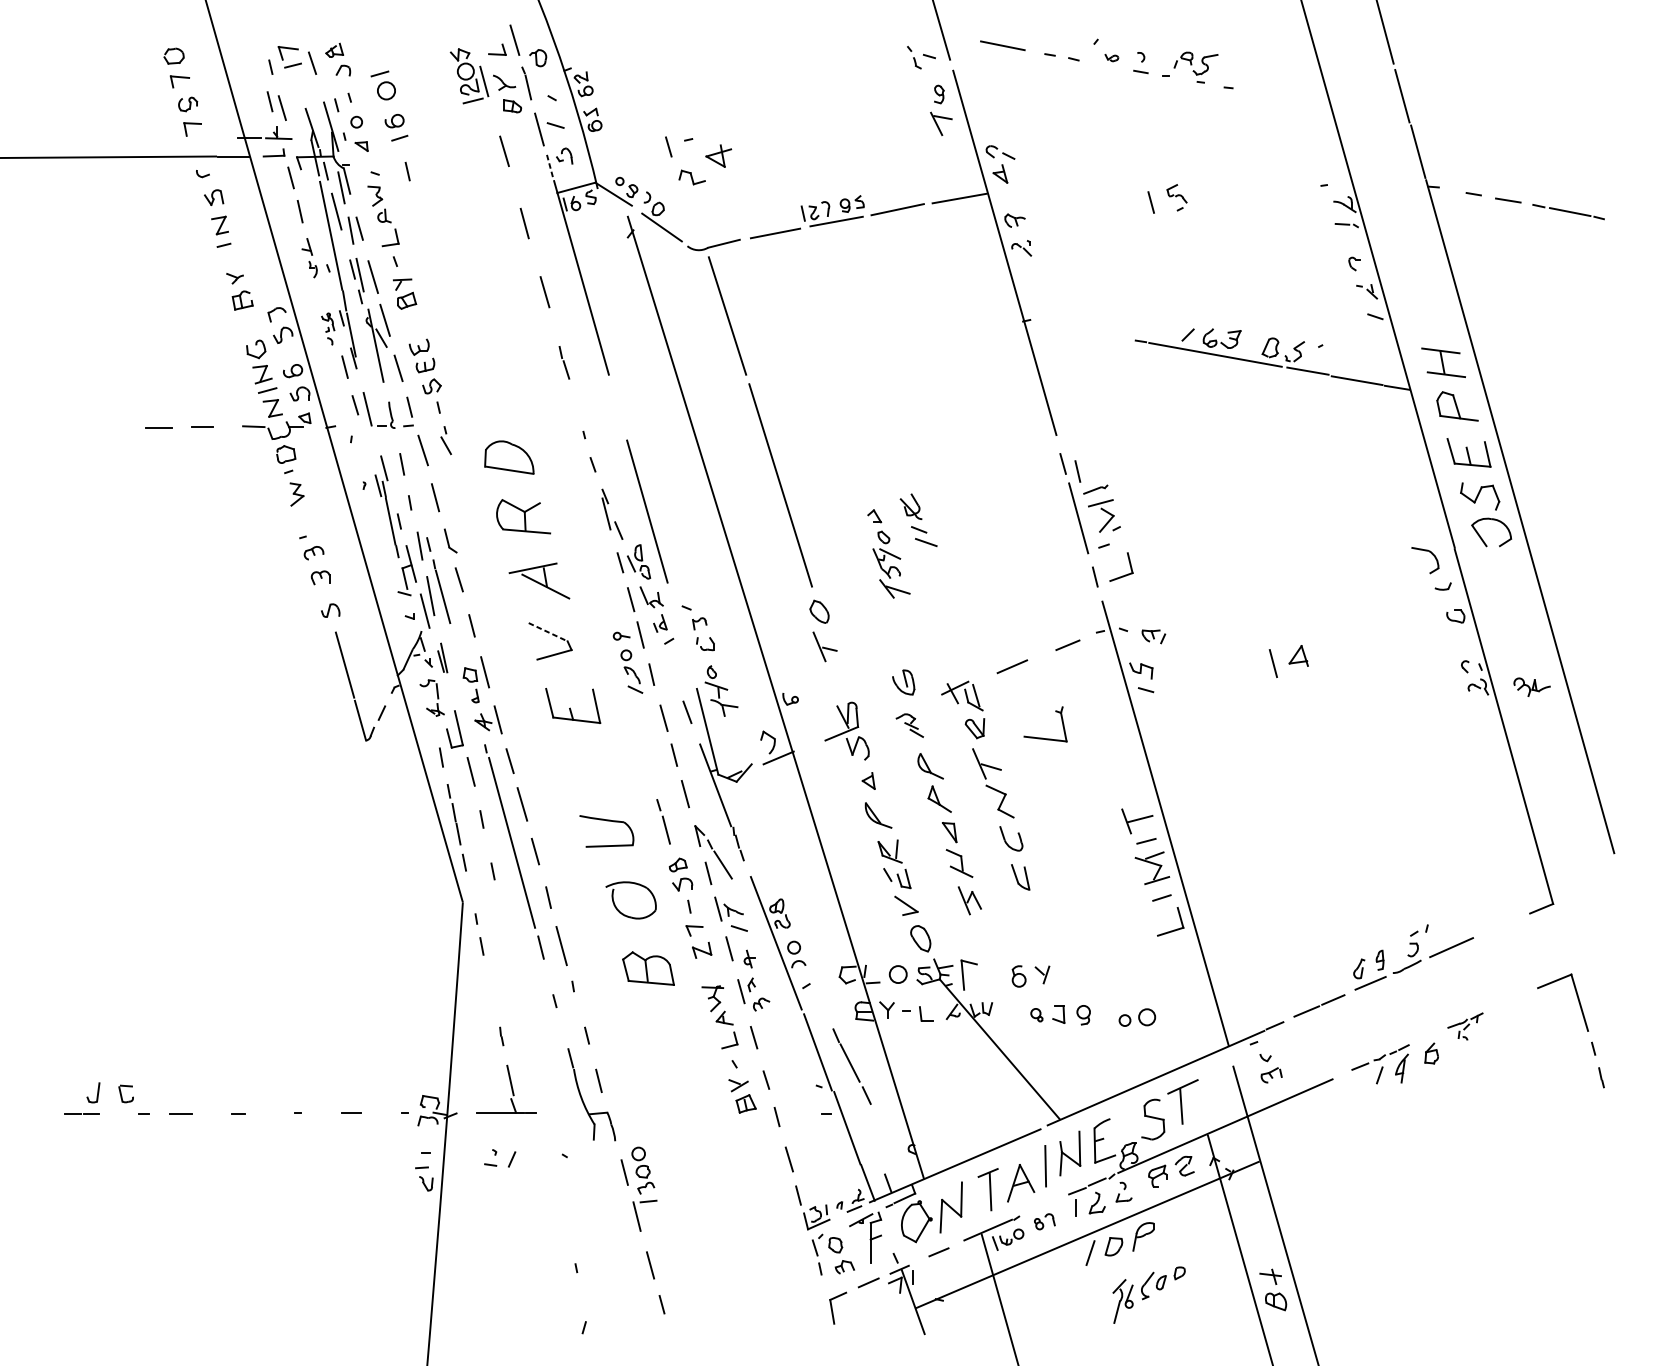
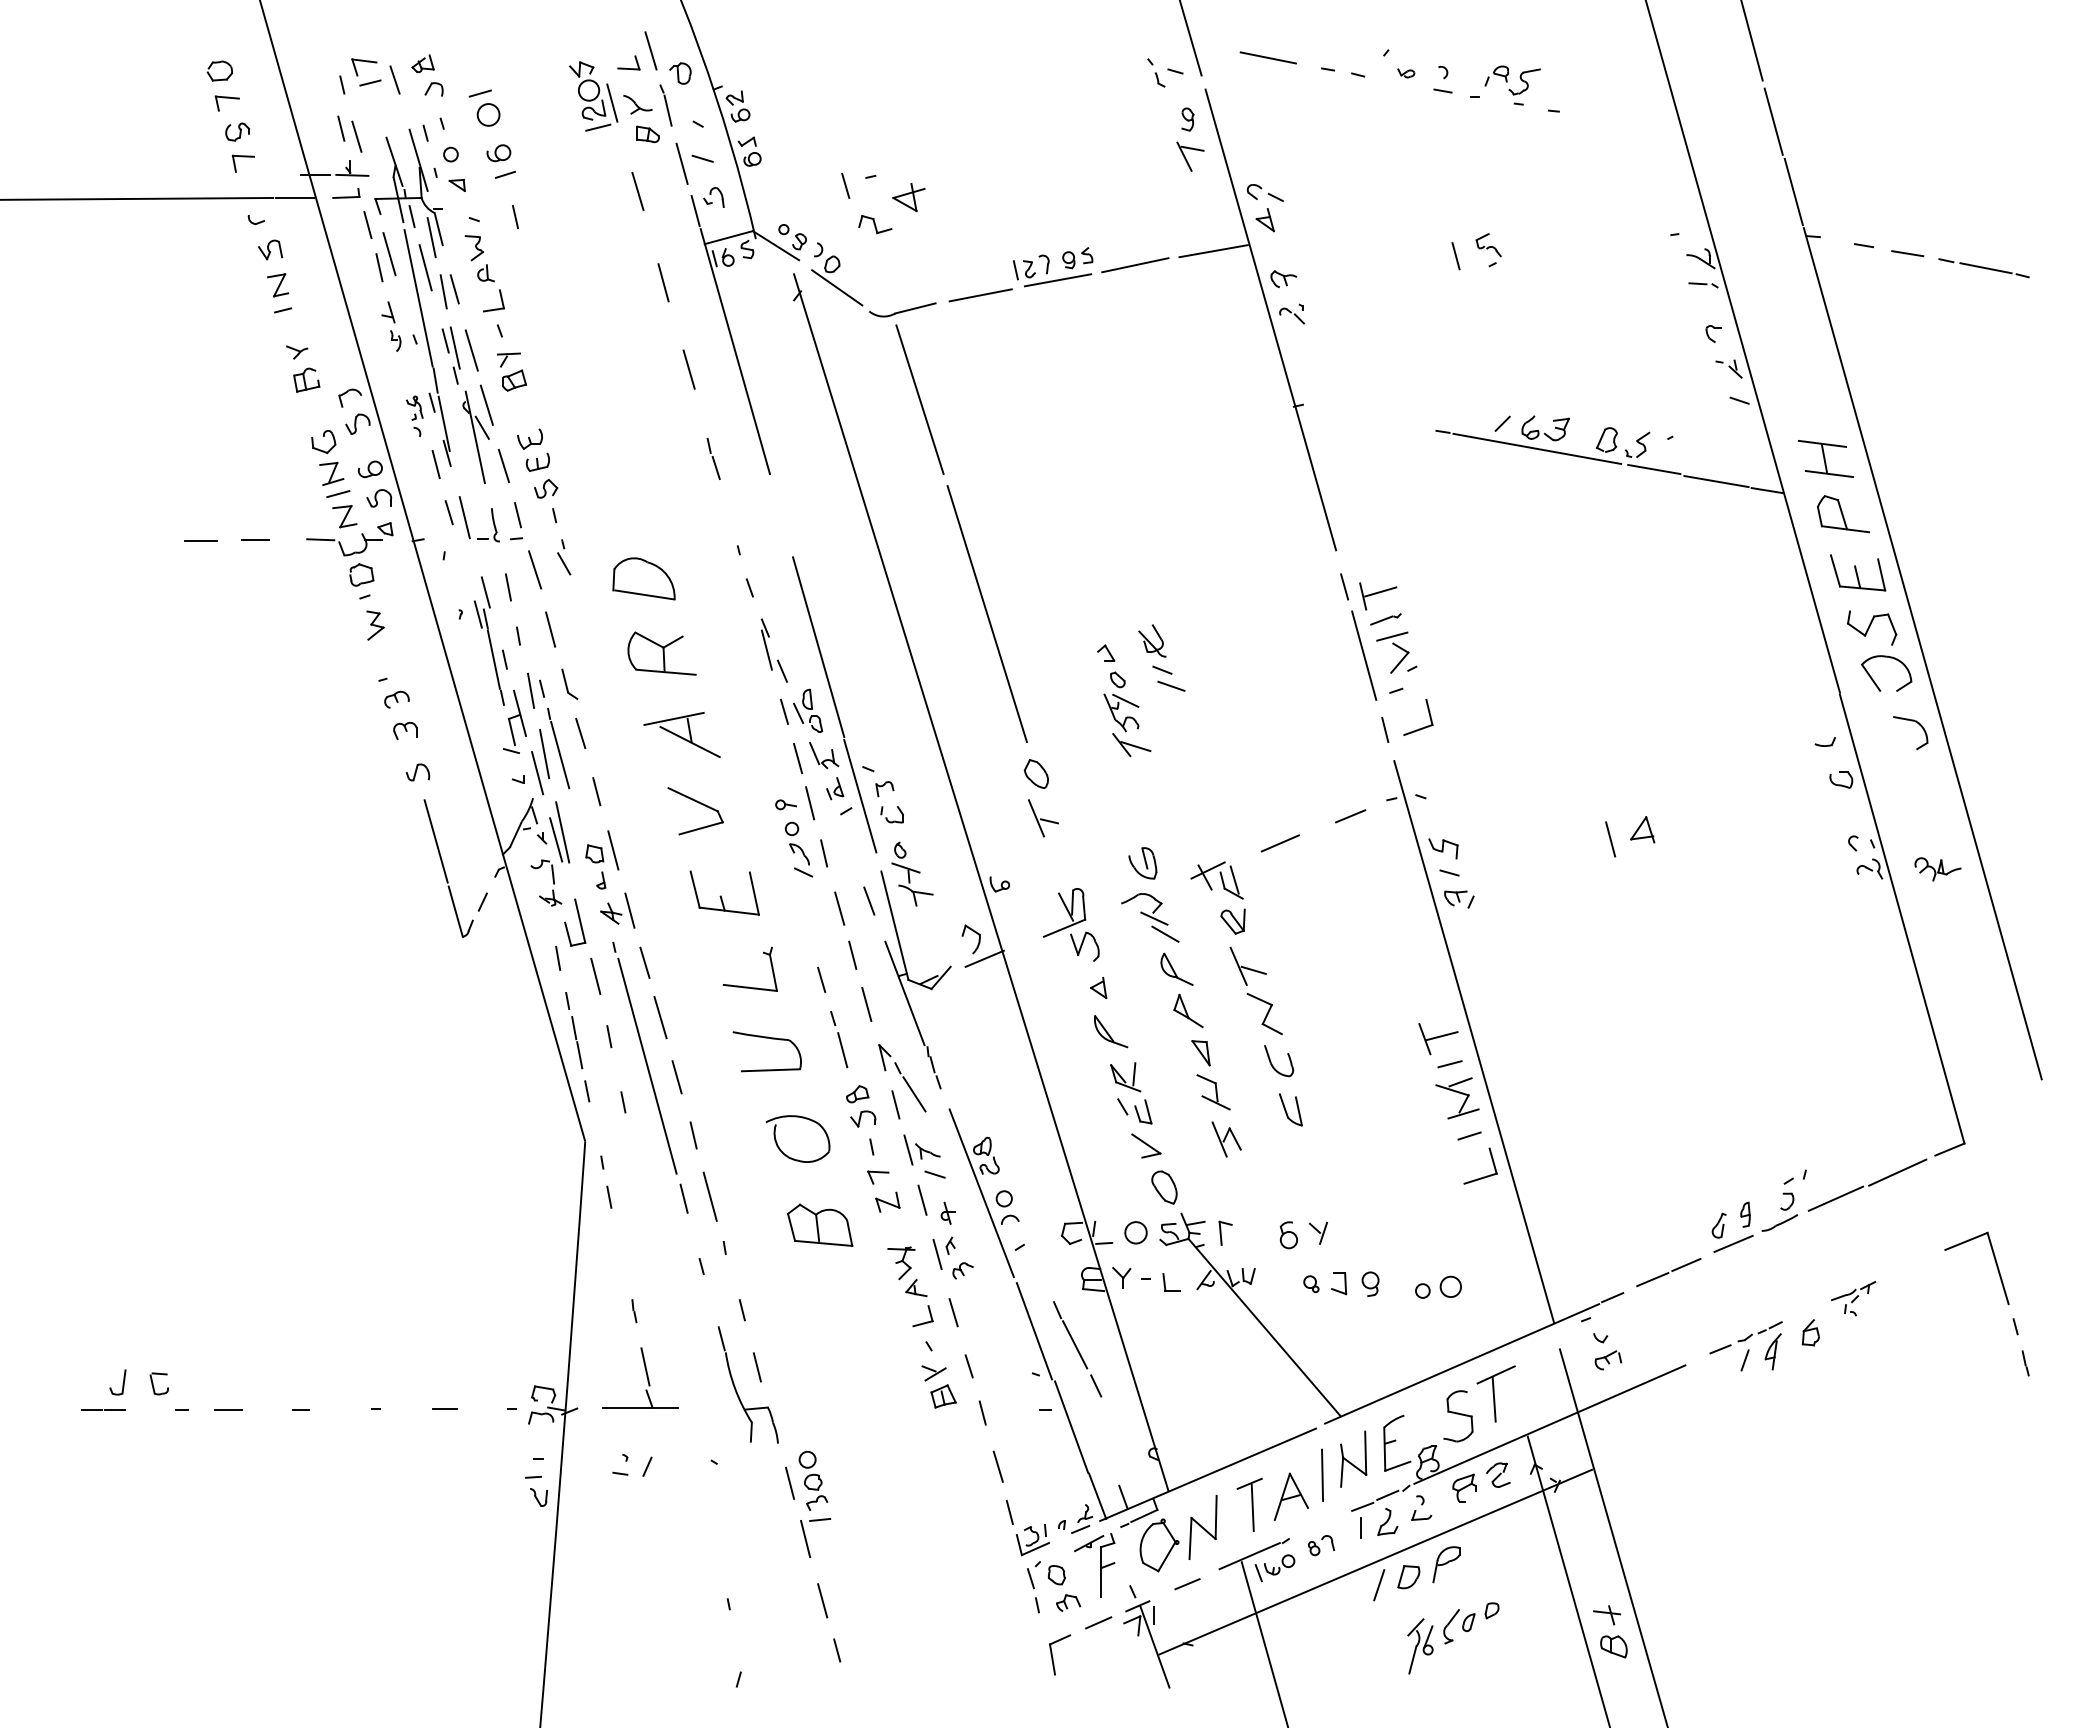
line: (550, 167) -> (695, 211), dashed -> solid
line: (308, 201) -> (389, 254), added
line: (1091, 467) -> (1380, 591), added
part: (1425, 551) -> (1911, 721), moved
line: (680, 629) -> (860, 796), added
line: (548, 632) -> (693, 799), dashed -> solid
part: (1153, 636) -> (1459, 899), moved
part: (442, 658) -> (559, 832), size x1.67
part: (909, 725) -> (1150, 917), size x1.67
part: (1044, 737) -> (748, 986), moved
line: (649, 774) -> (821, 979), added
line: (1500, 926) -> (1897, 1172), added
part: (968, 974) -> (1225, 1232), size x0.62

